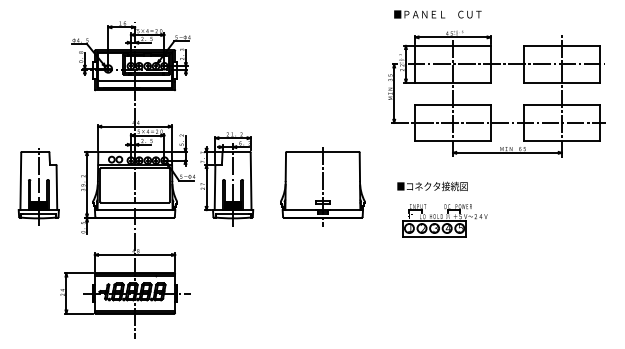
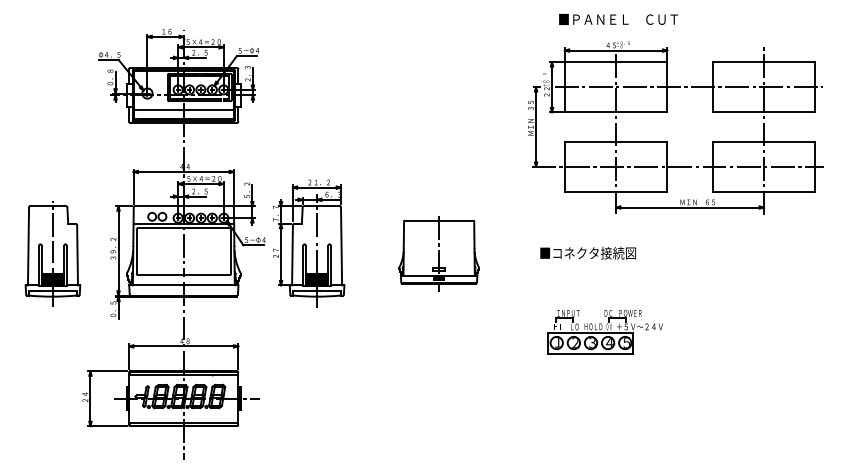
text: (437, 14) -> (618, 19), moved
part: (322, 186) -> (438, 253), size x0.7
part: (444, 220) -> (604, 332), moved

